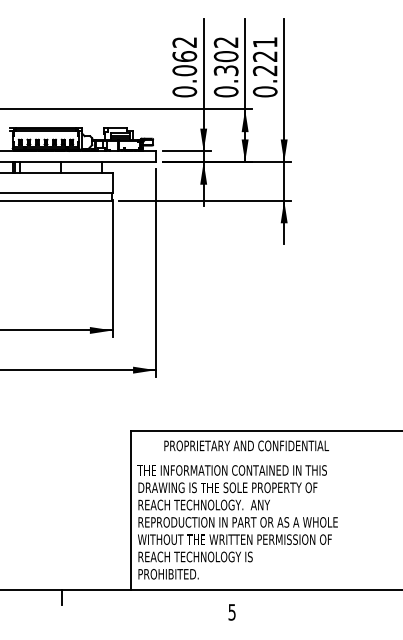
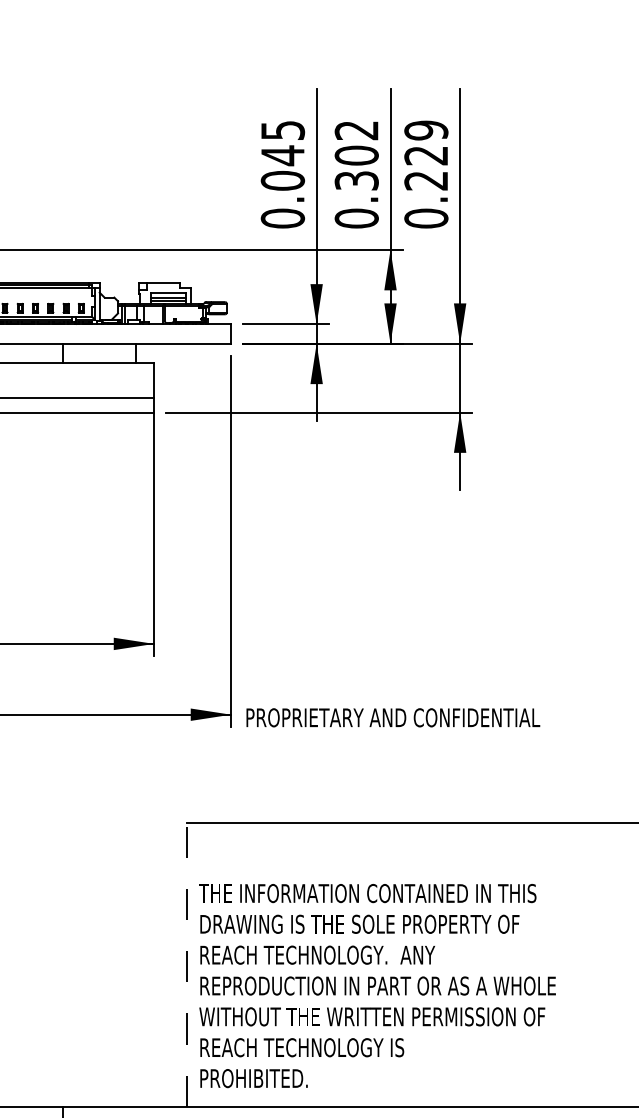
text: (264, 42) -> (425, 130), 0.221 -> 0.229
text: (184, 49) -> (282, 143), 0.062 -> 0.045
text: (246, 445) -> (392, 717), moved
line: (130, 510) -> (186, 964), solid -> dashed

